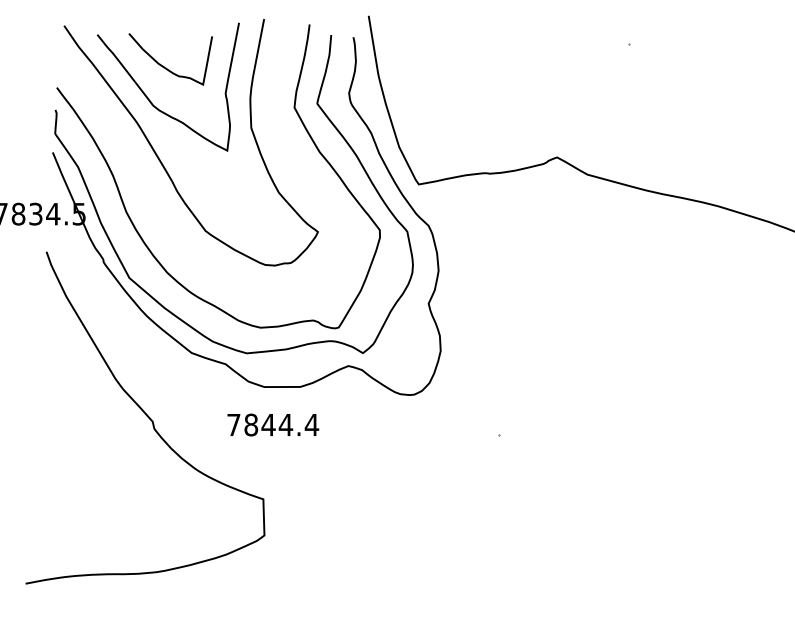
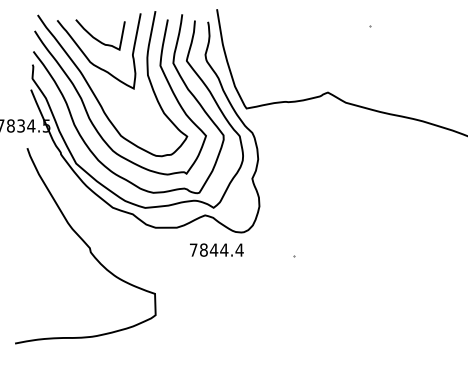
curve: (146, 184) -> (86, 108), added
text: (272, 423) -> (216, 249), moved

